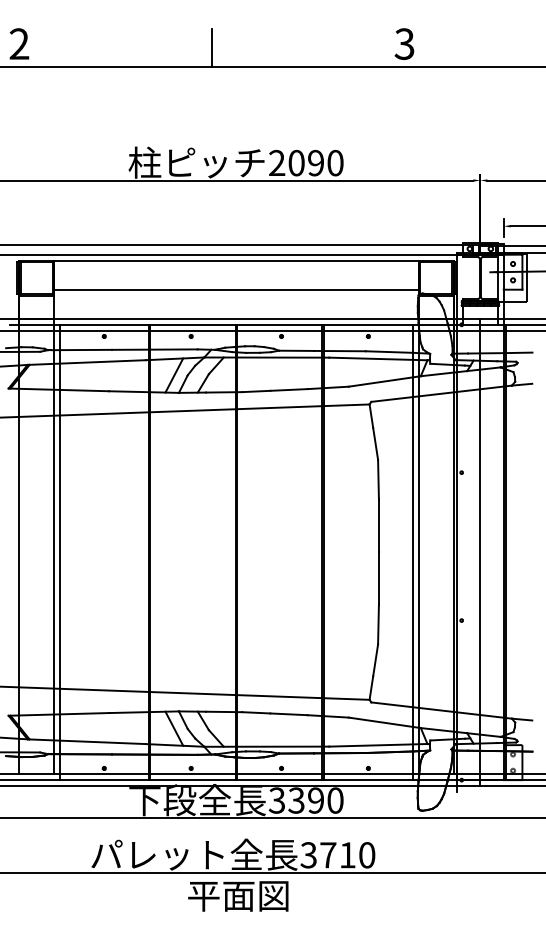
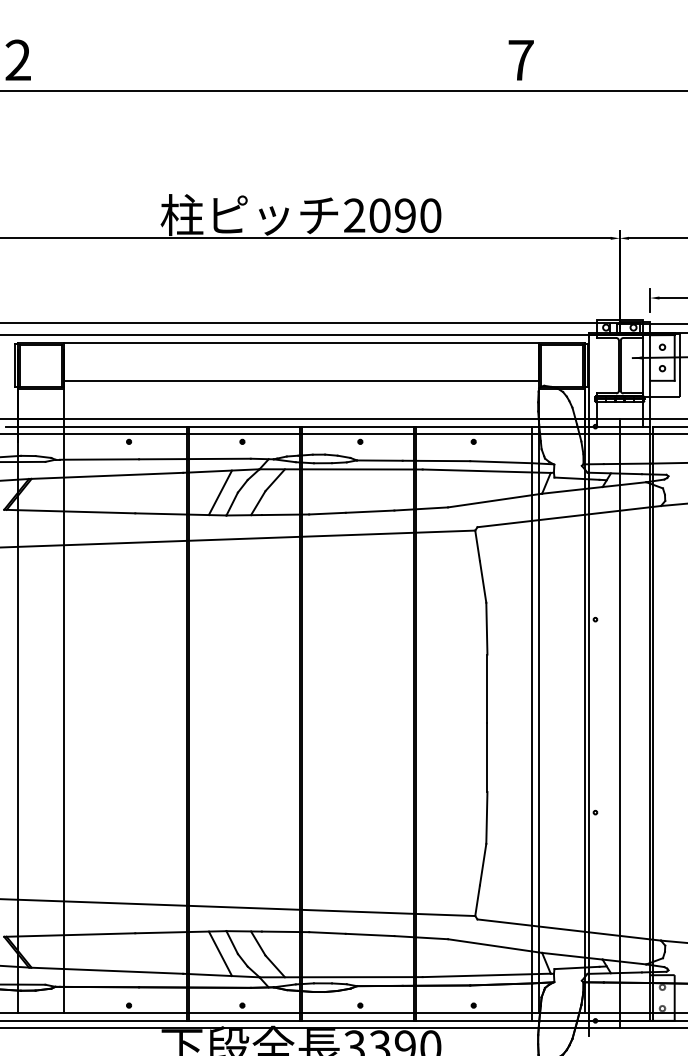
text: (404, 43) -> (520, 59), 3 -> 7
line: (212, 47) -> (270, 64), removed
line: (59, 552) -> (70, 723), removed

